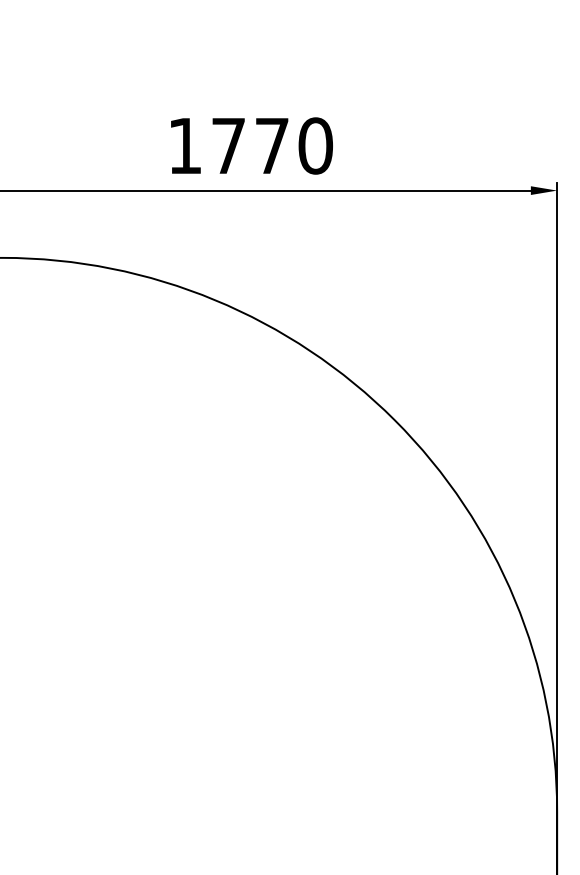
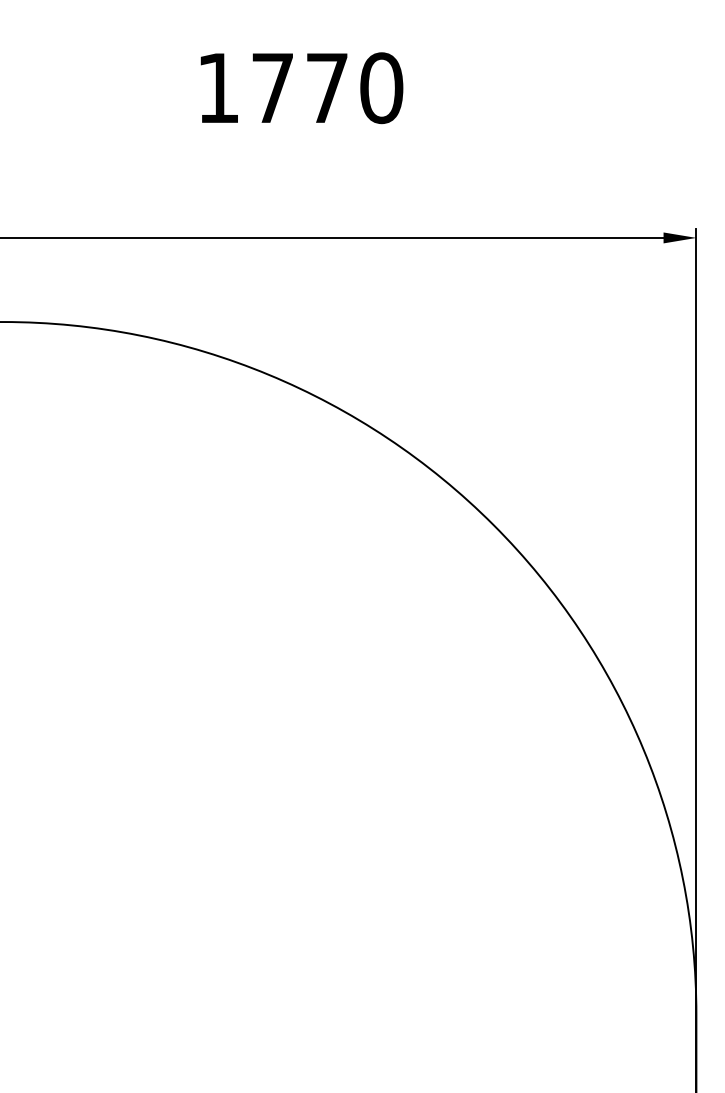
text: (251, 146) -> (301, 88), moved

